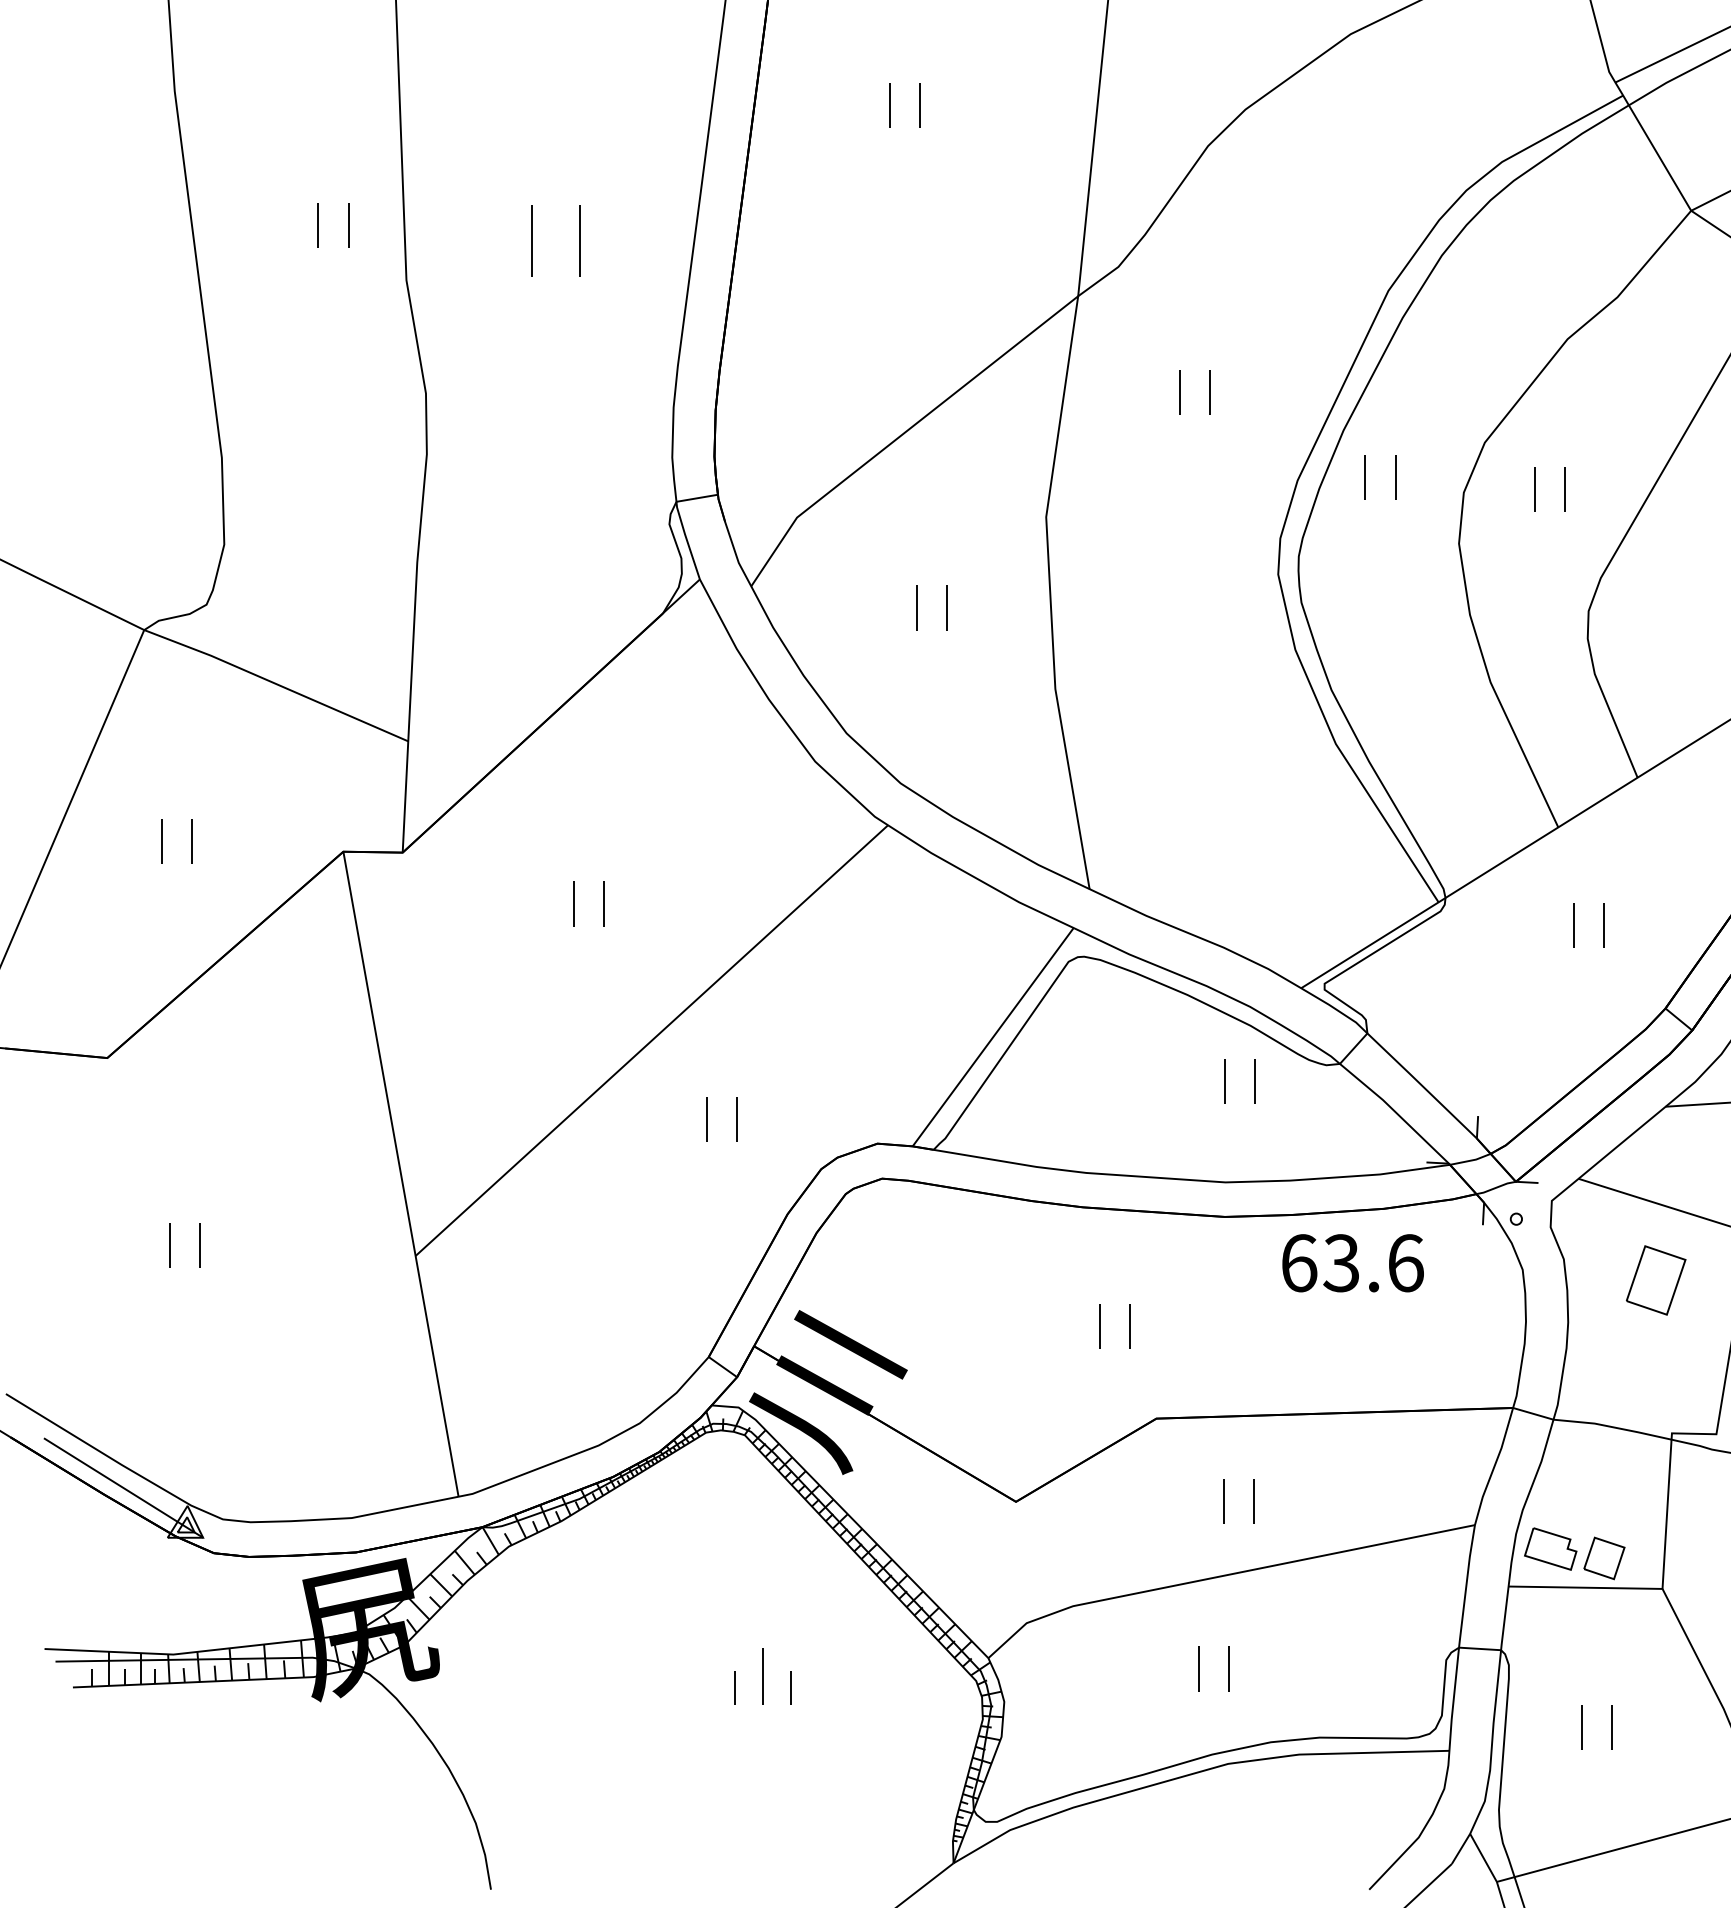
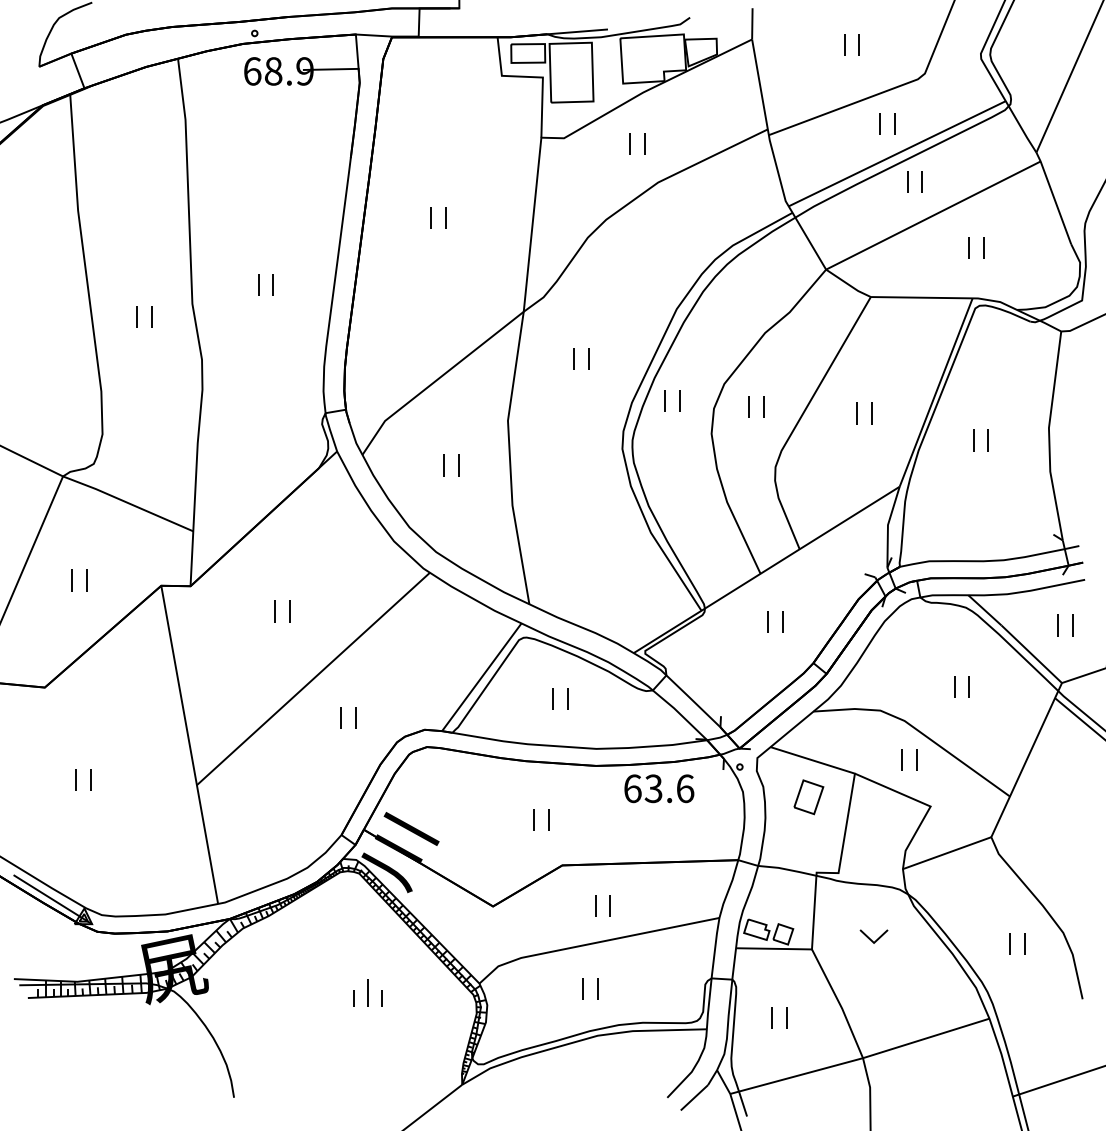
part: (319, 224) -> (137, 316), moved
part: (554, 240) -> (265, 284), size x0.62
part: (1225, 1080) -> (553, 698), moved

